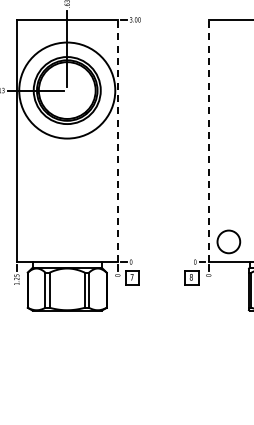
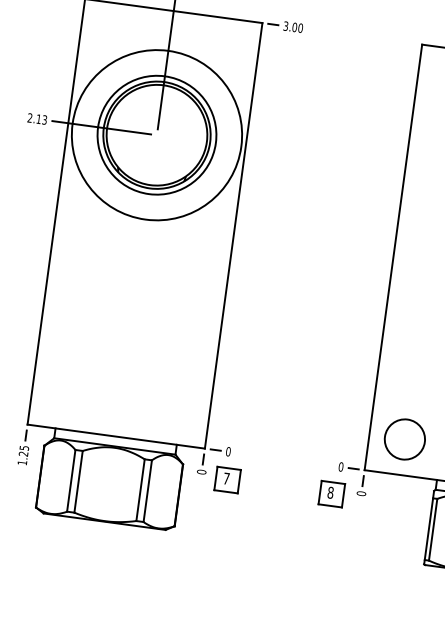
line: (117, 140) -> (233, 234), dashed -> solid
line: (208, 140) -> (393, 256), dashed -> solid

